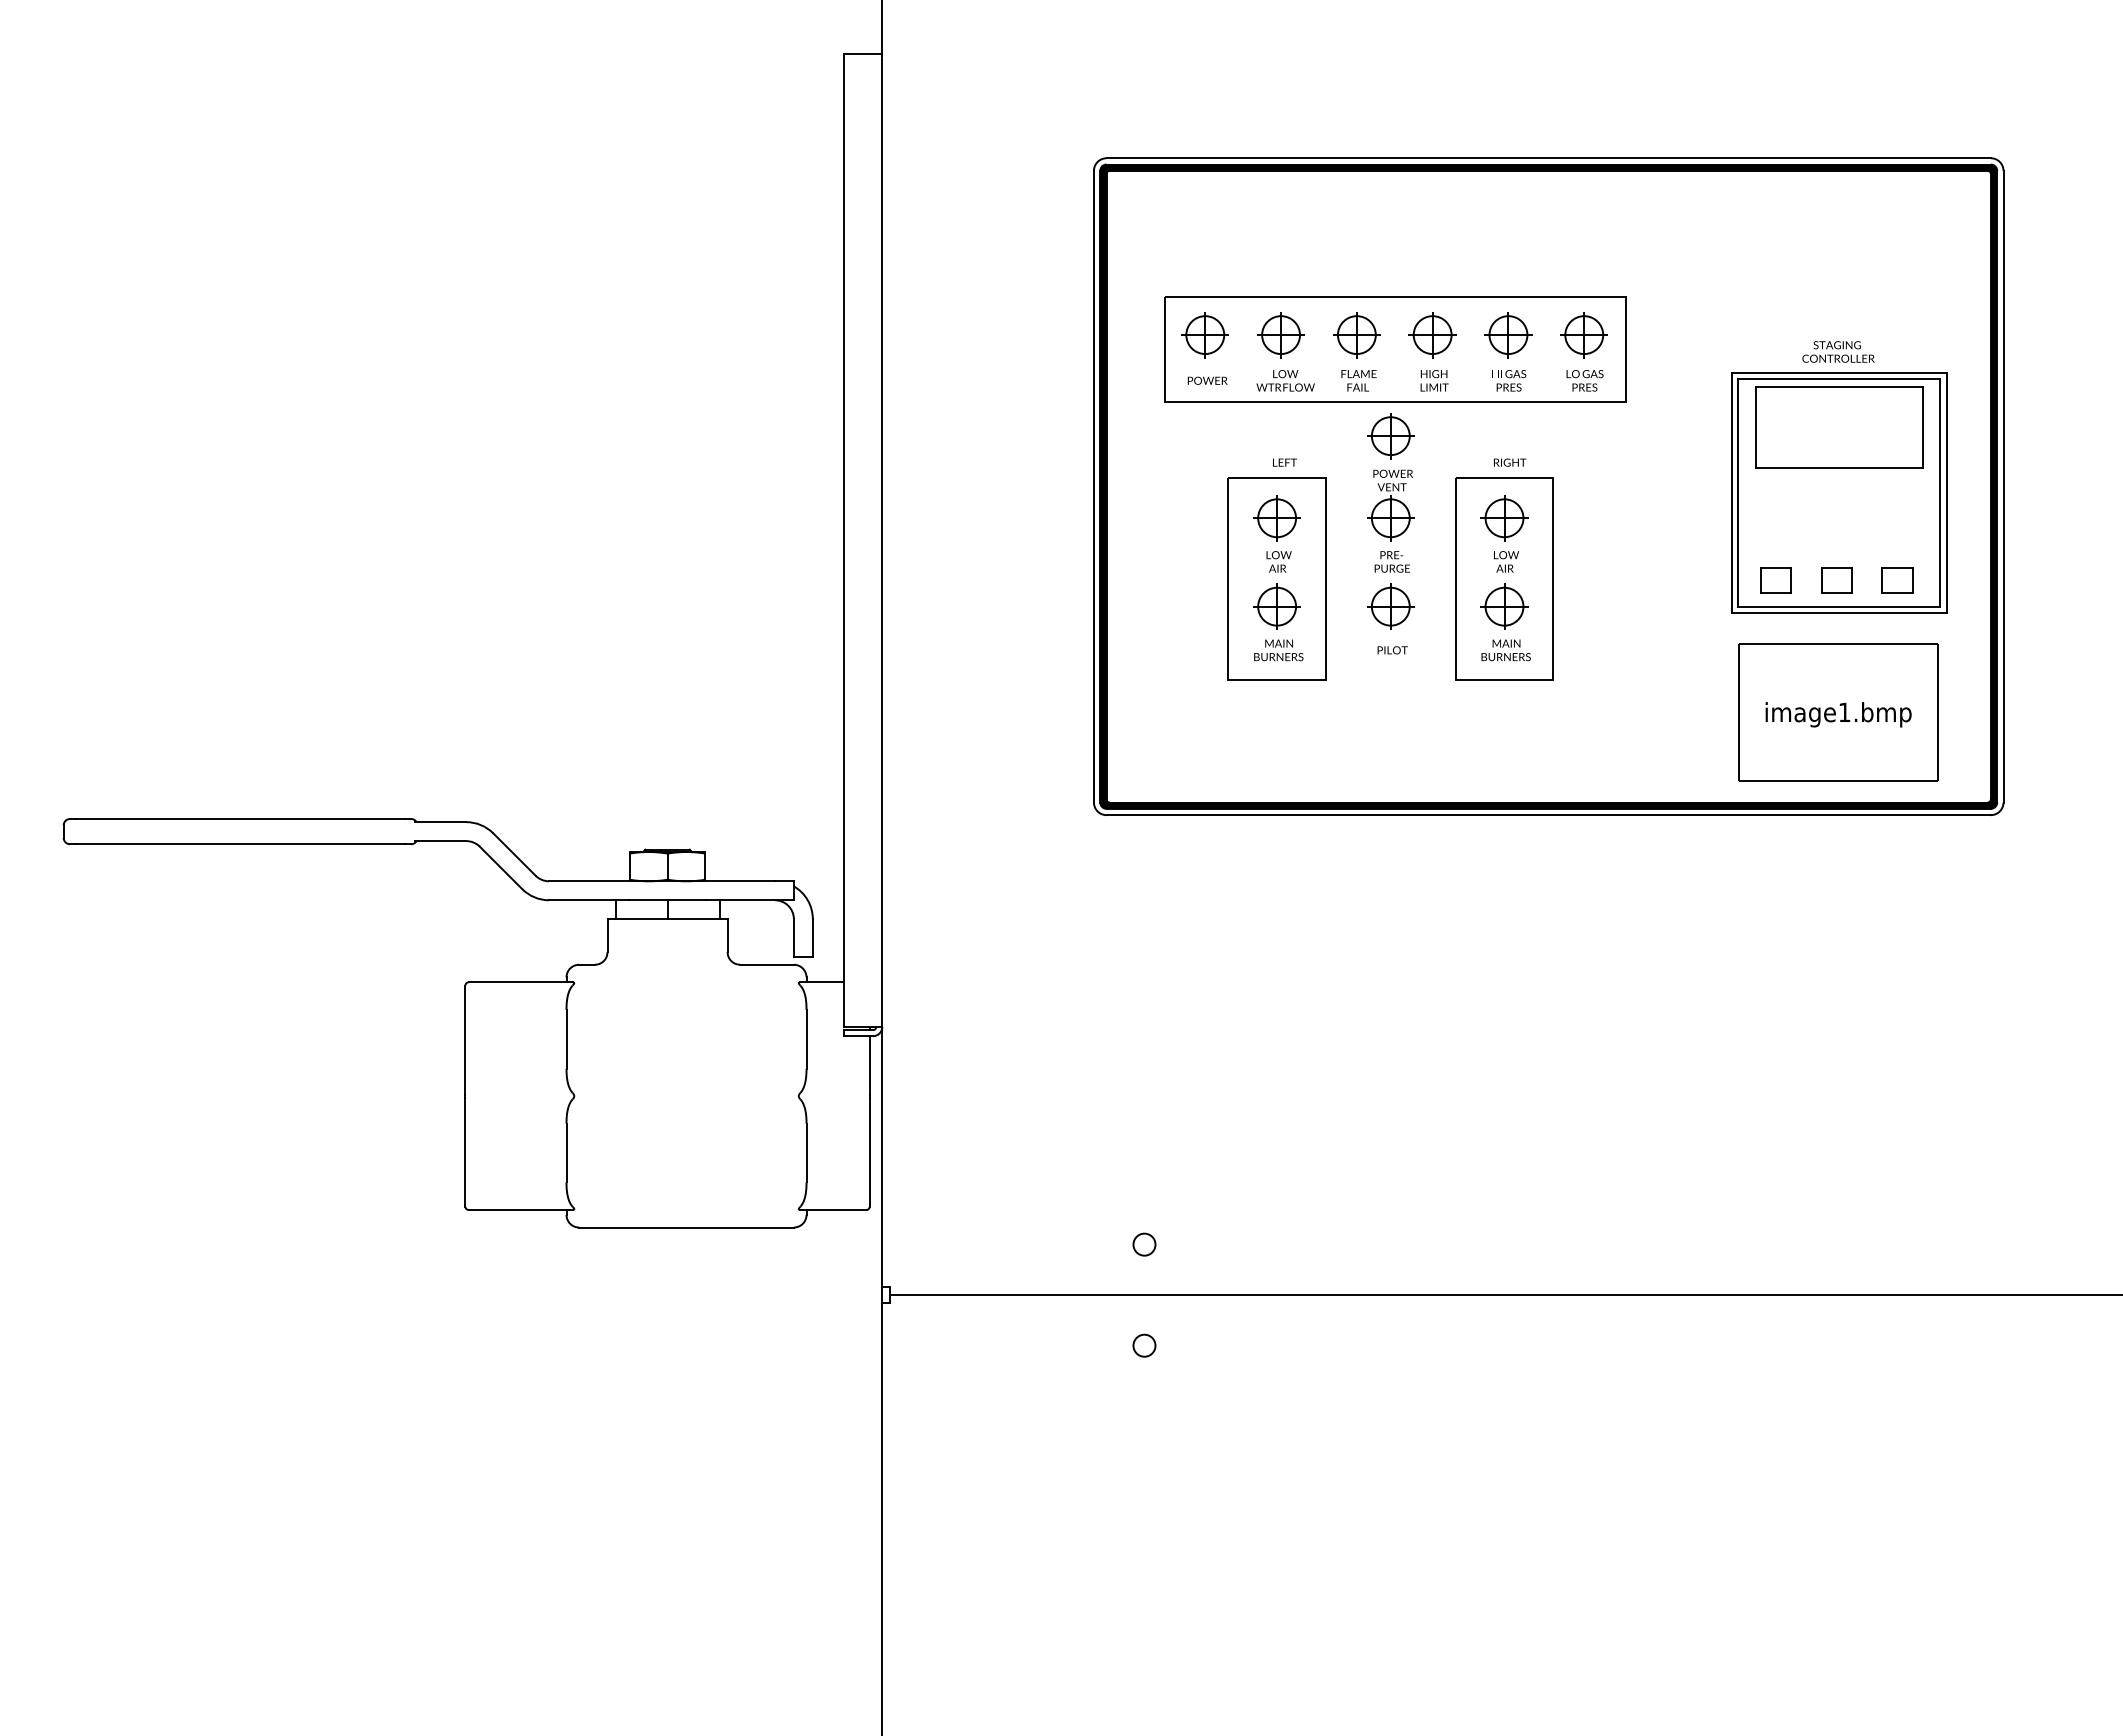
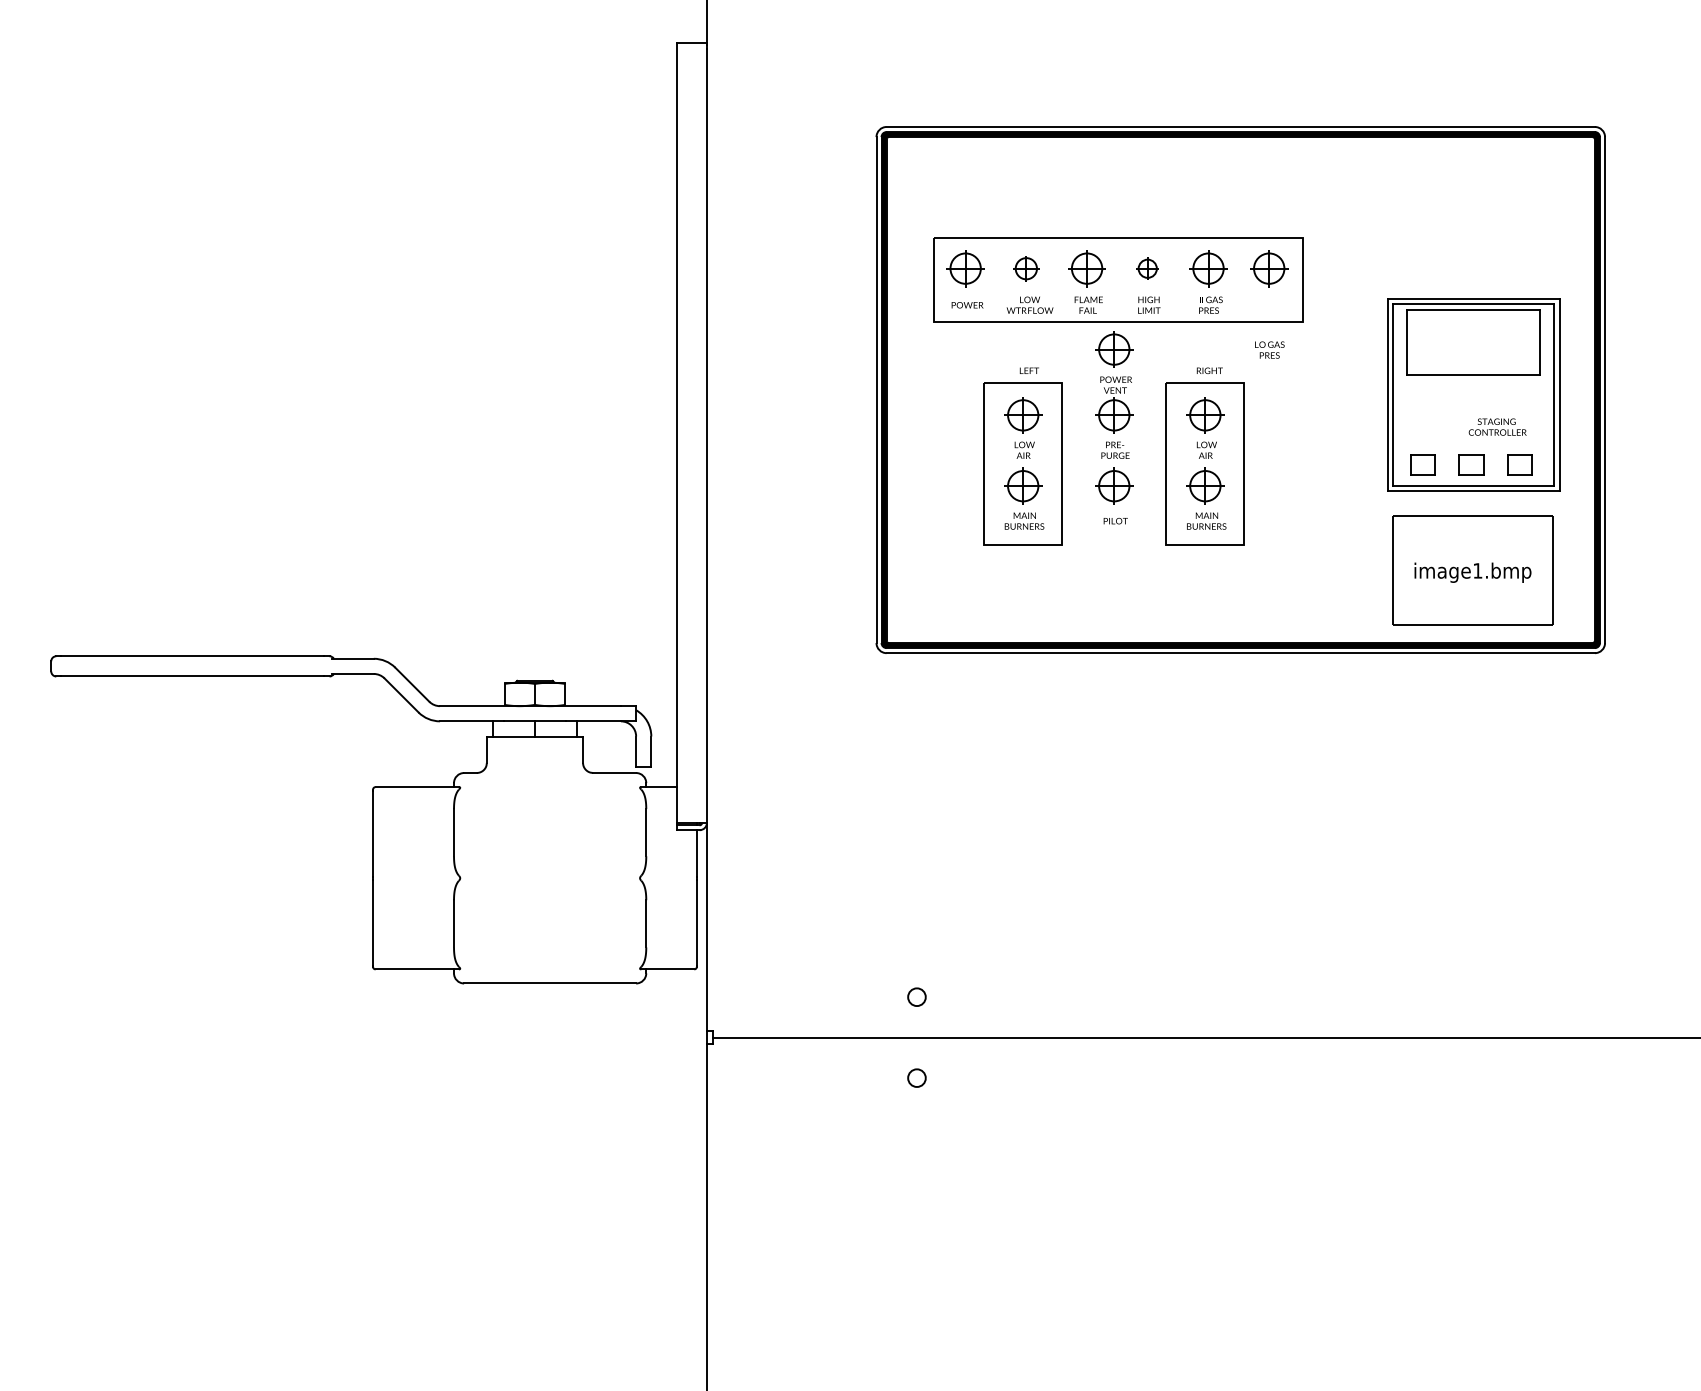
part: (1280, 335) -> (1025, 268), size x0.7
part: (1432, 335) -> (1147, 268), size x0.6
text: (1838, 351) -> (1497, 426), moved
text: (1584, 380) -> (1269, 349), moved

